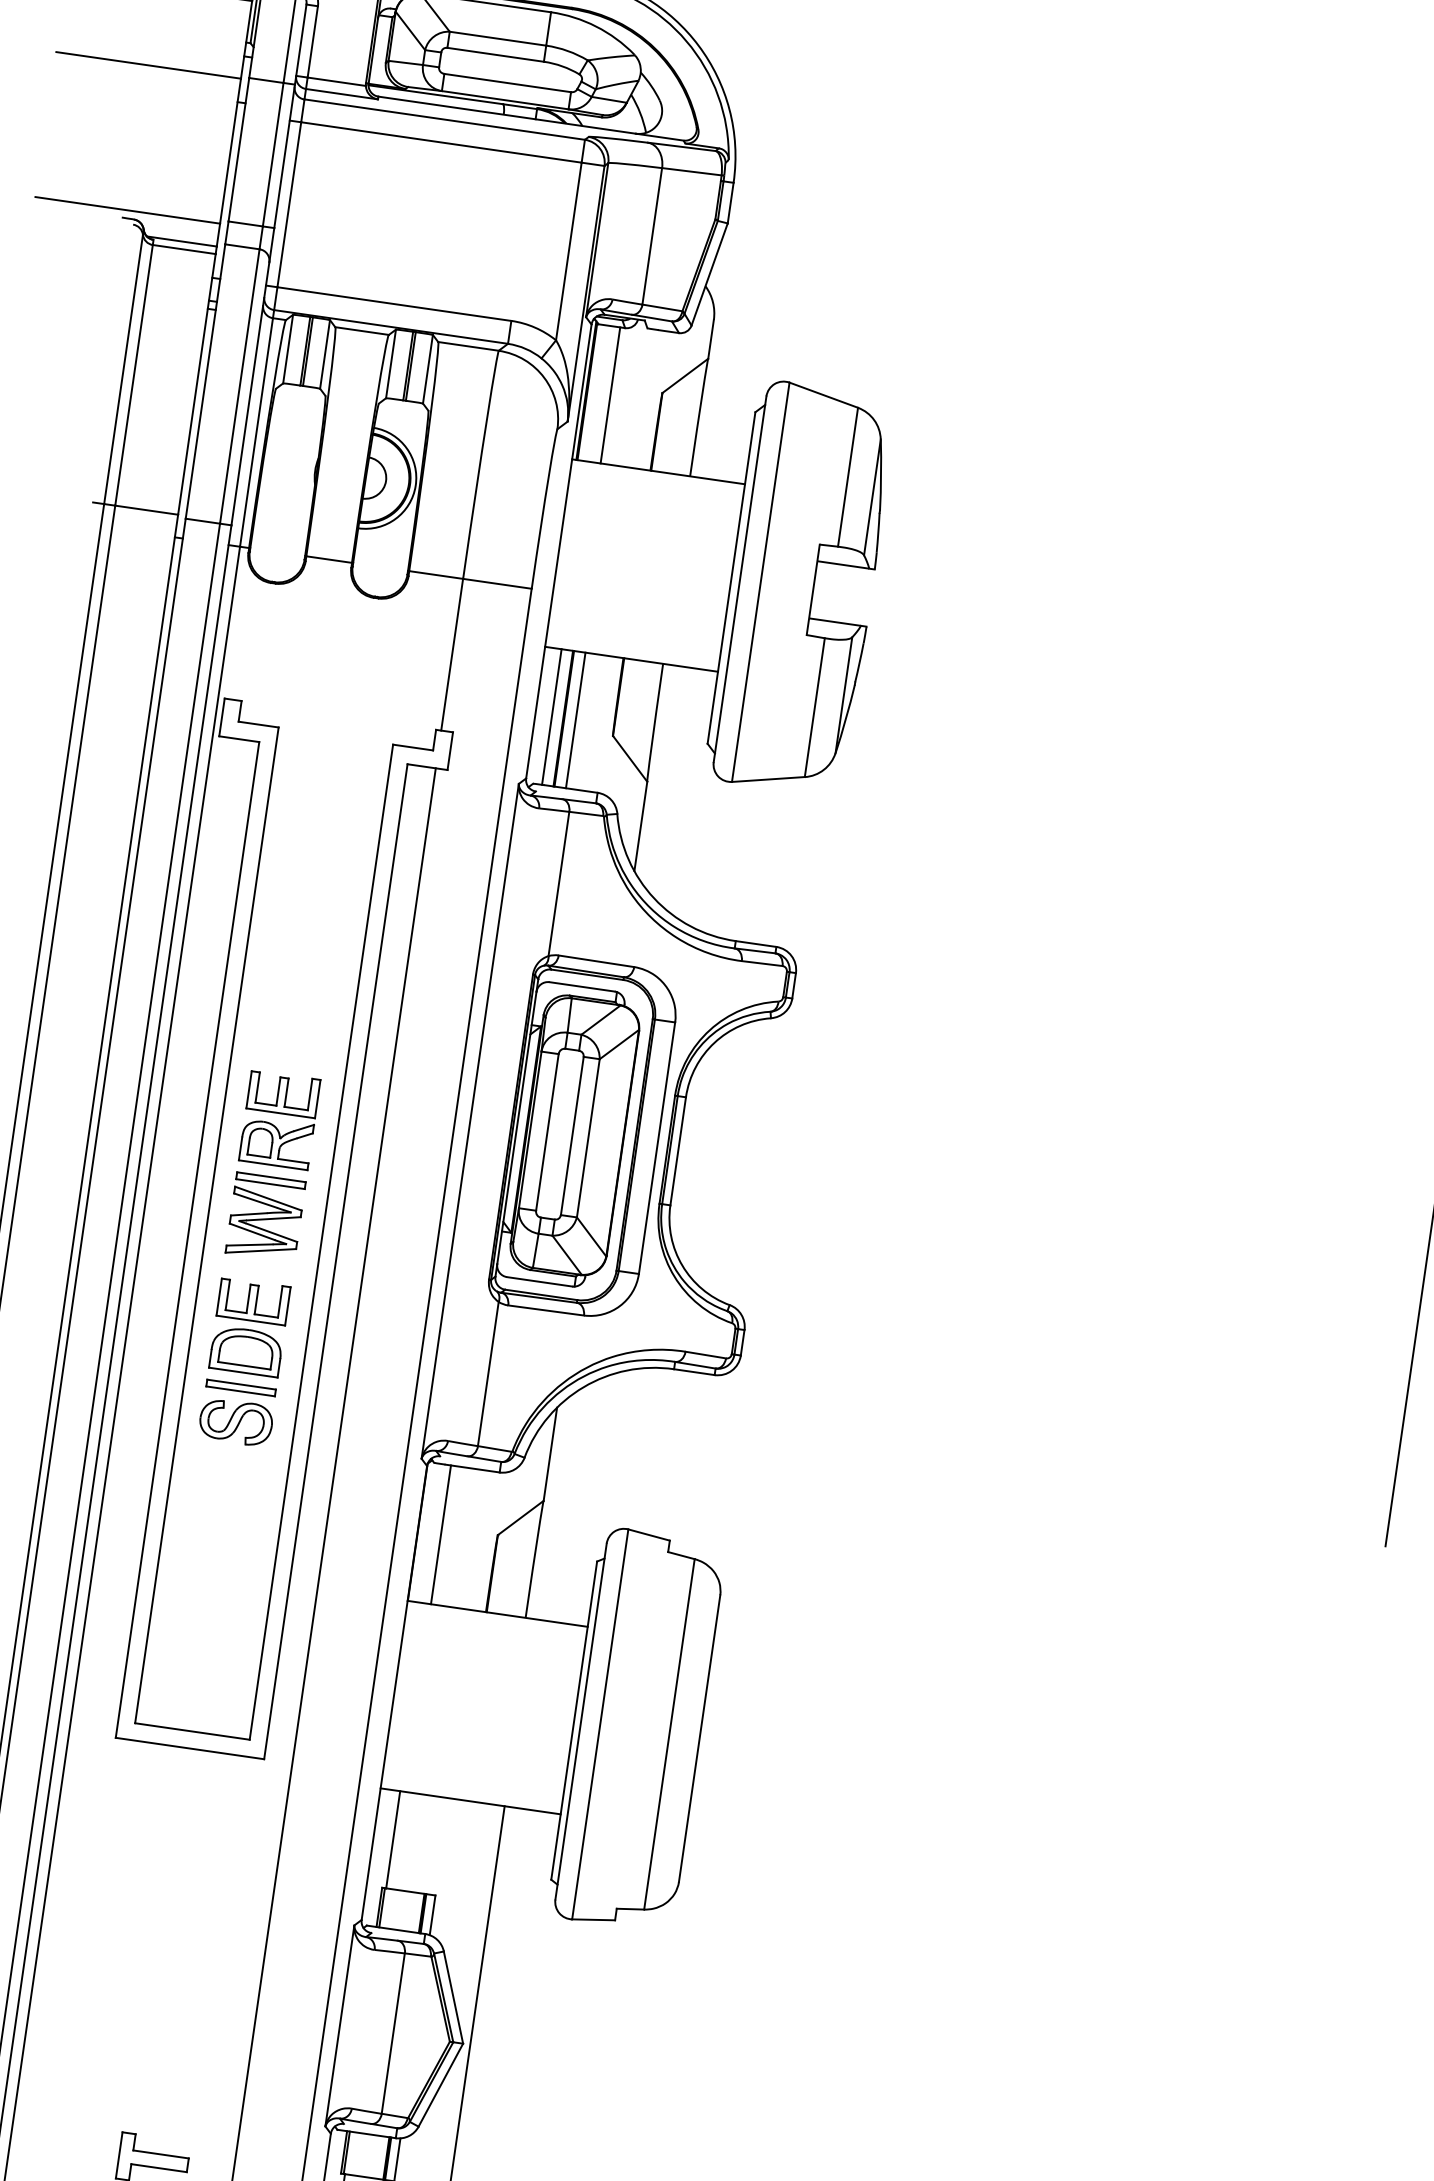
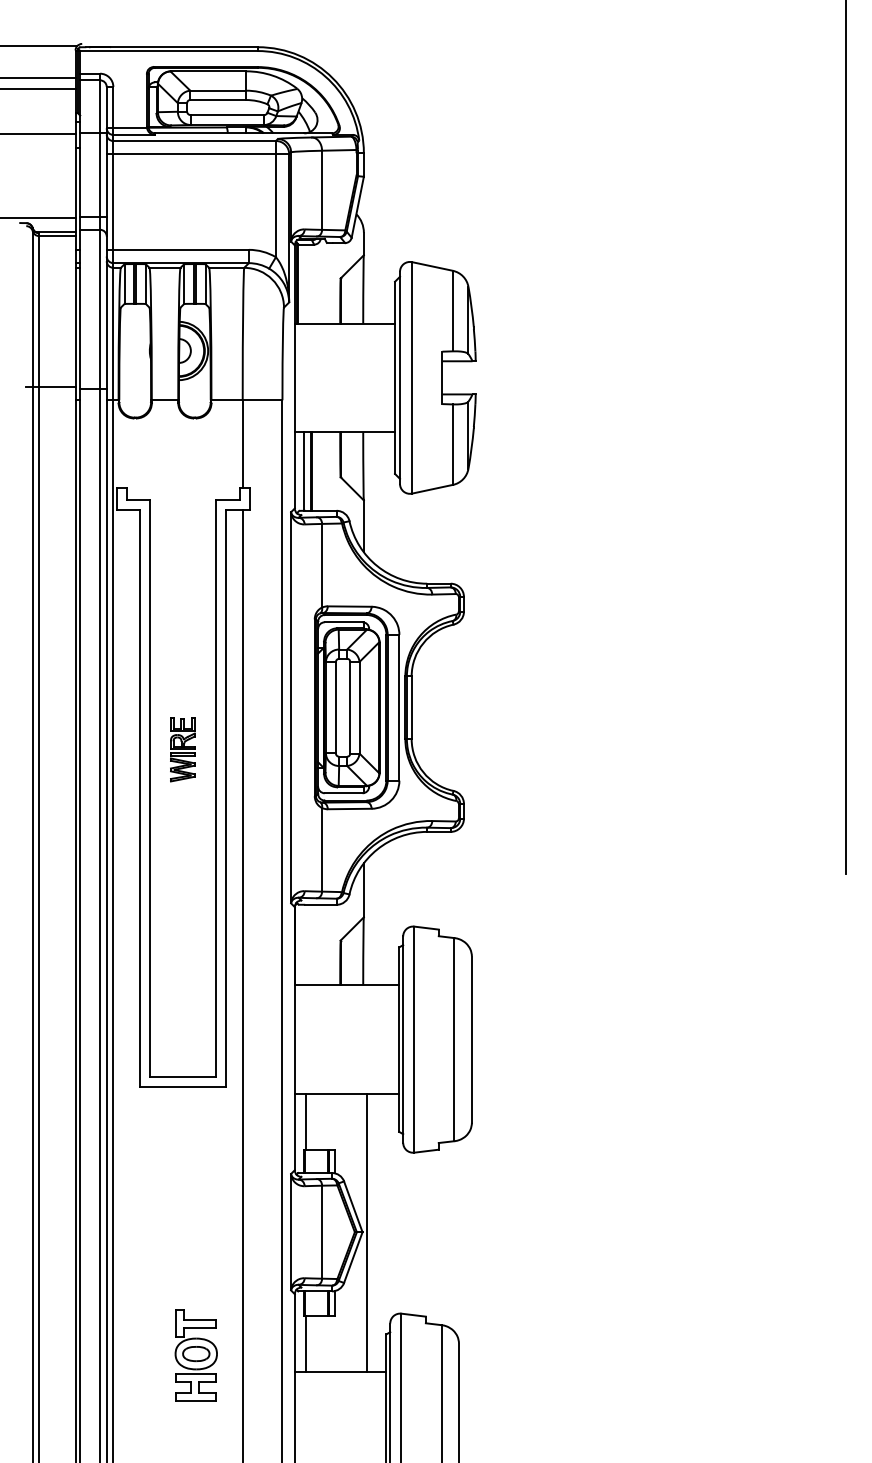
line: (610, 394) -> (311, 283), removed
line: (576, 720) -> (318, 471), removed
part: (272, 1166) -> (182, 749), size x0.6
part: (244, 1362) -> (182, 863), removed
line: (441, 1533) -> (308, 944), removed

